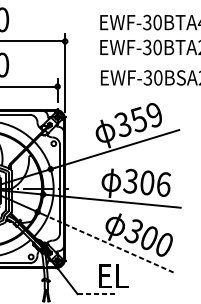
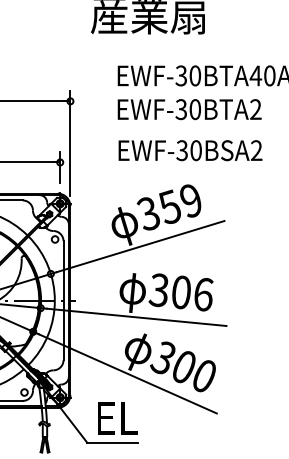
line: (107, 242) -> (127, 373), dashed -> solid
text: (113, 276) -> (117, 418), moved
line: (97, 294) -> (113, 442), dashed -> solid

